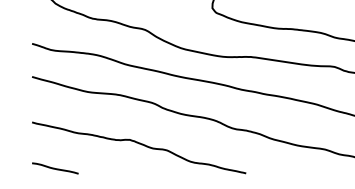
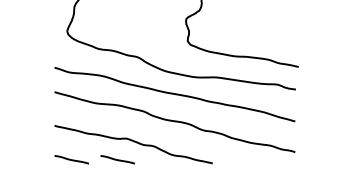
line: (117, 168) -> (117, 159), added

